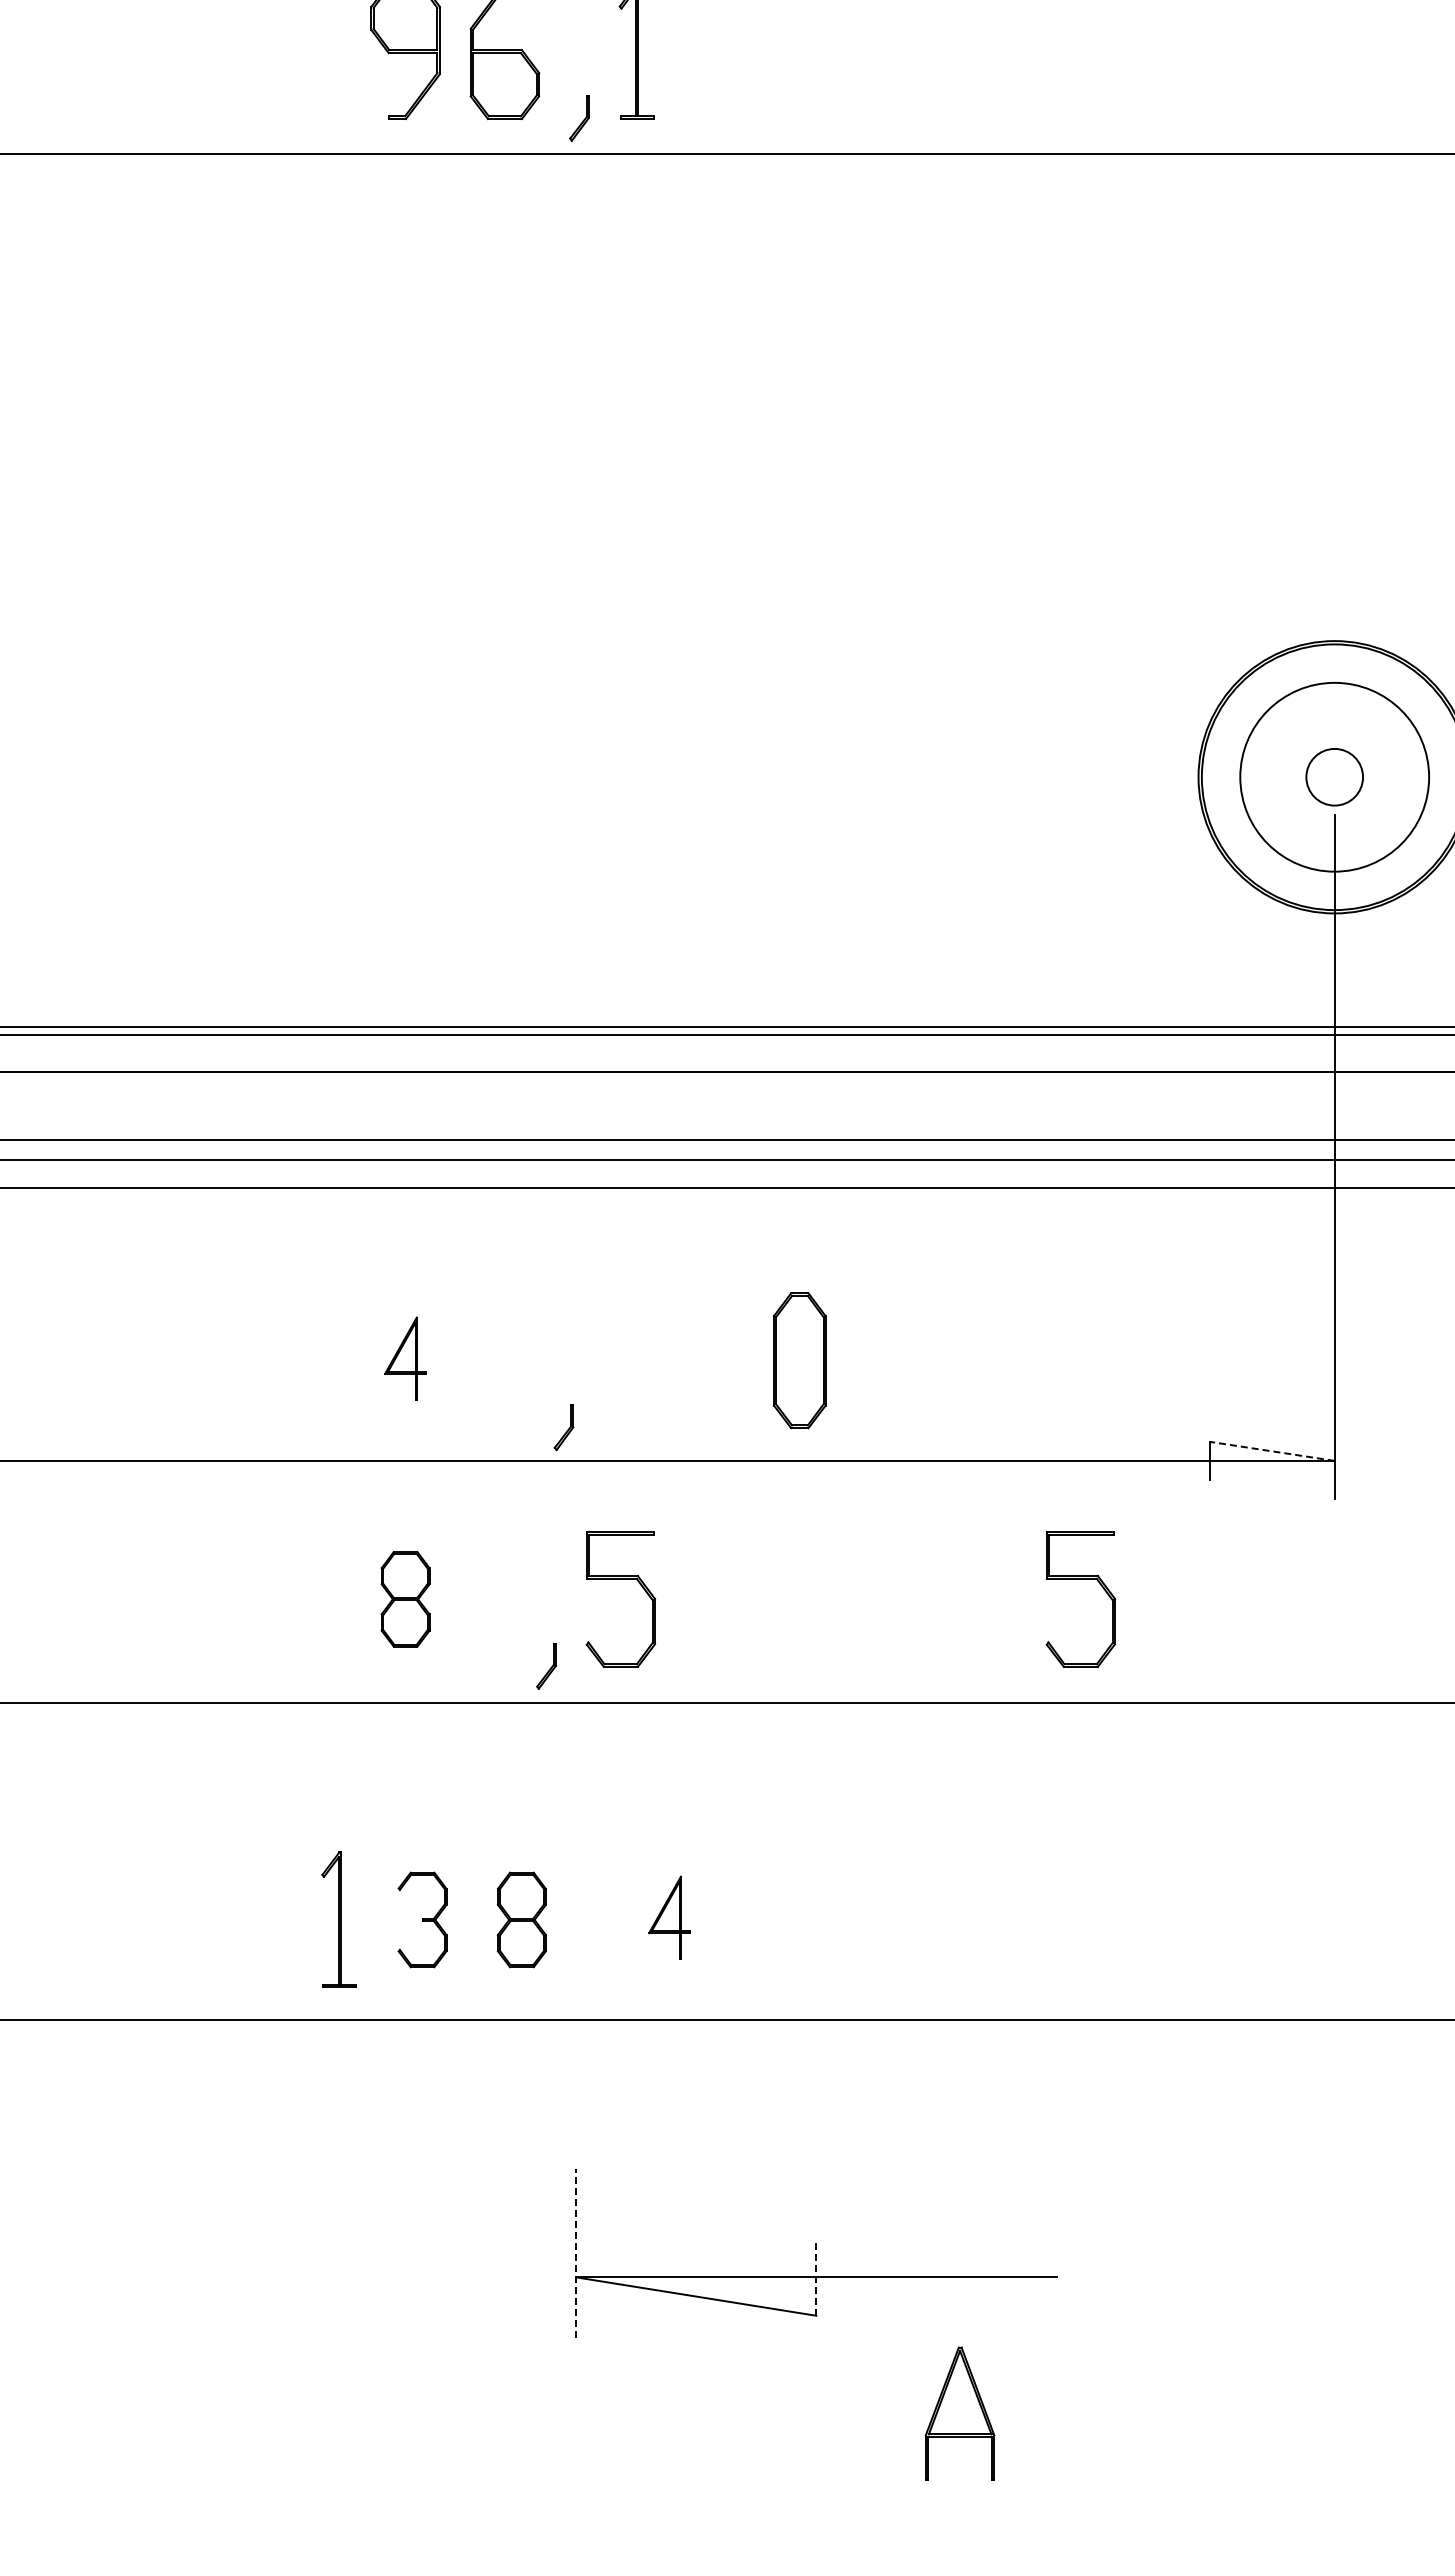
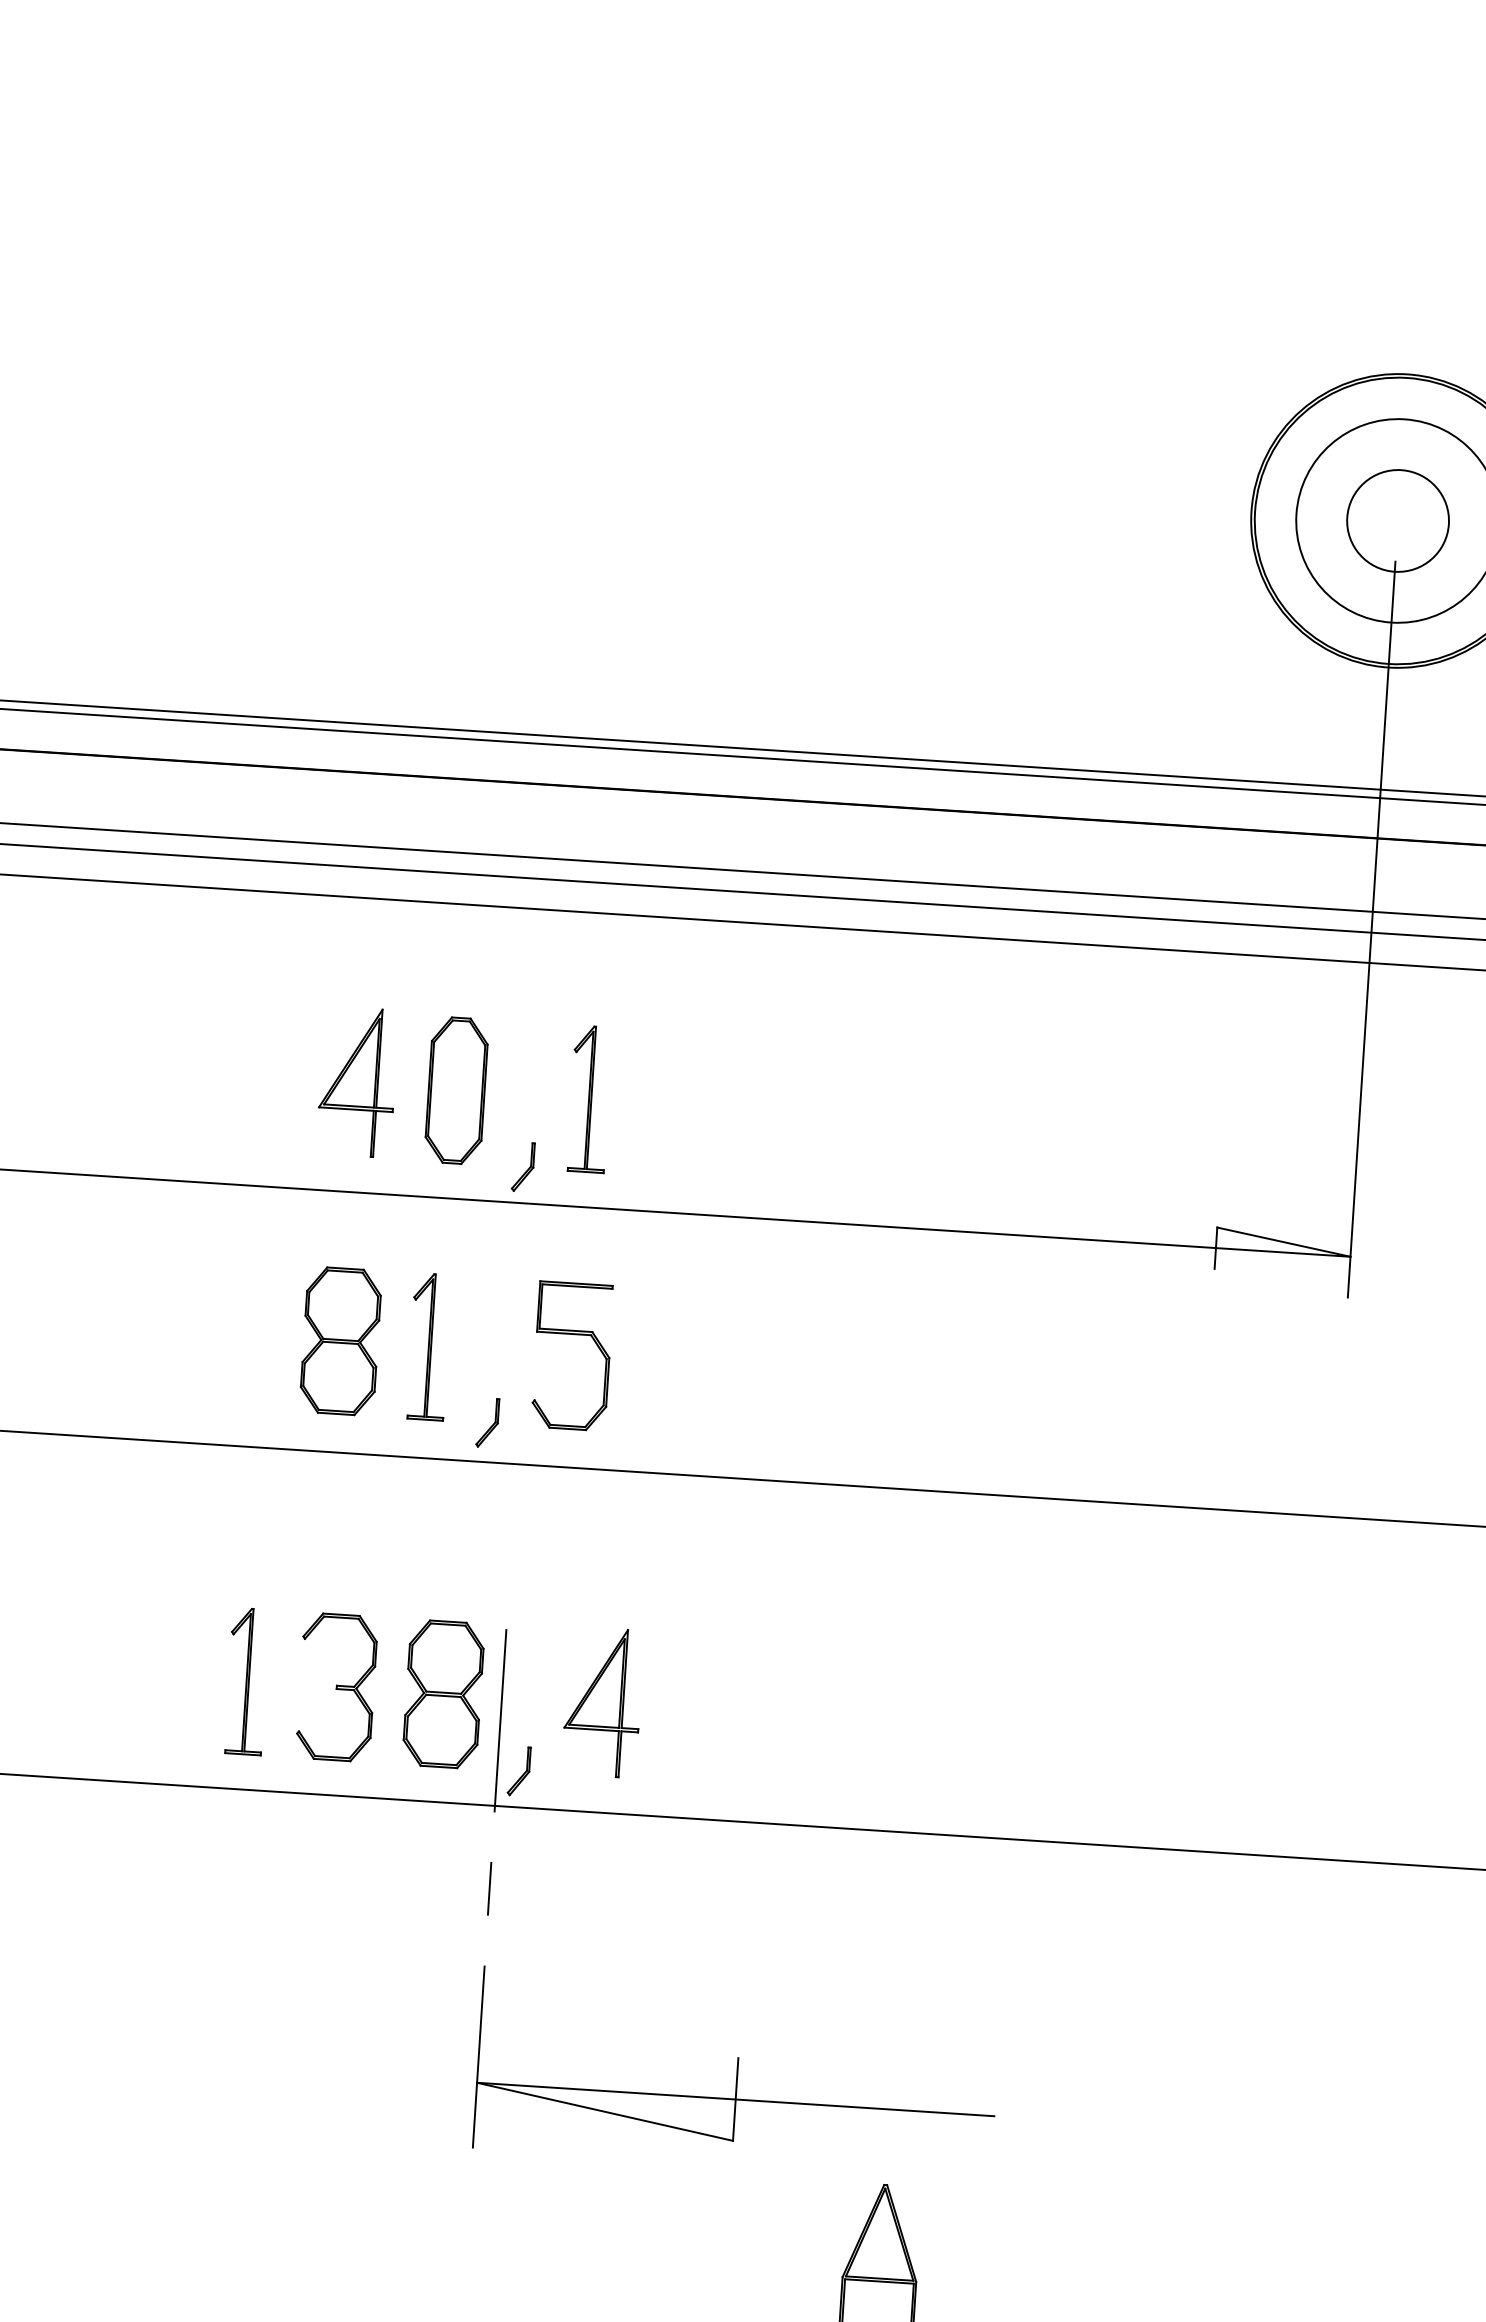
circle: (1334, 777) -> (1397, 521), size x1.67
part: (405, 1358) -> (357, 1081), size x1.67
part: (621, 1360) -> (589, 1099), added
part: (799, 1360) -> (456, 1090), moved
line: (1271, 1451) -> (1283, 1242), dashed -> solid
part: (1080, 1579) -> (1068, 1366), removed
part: (405, 1598) -> (340, 1340), size x1.43
part: (487, 1599) -> (428, 1347), added
part: (669, 1917) -> (602, 1701), size x1.67
part: (422, 1919) -> (336, 1686), size x1.43
part: (521, 1919) -> (443, 1693), size x1.43
line: (576, 1940) -> (501, 1720), added
part: (596, 1986) -> (519, 1771), added
line: (576, 2097) -> (490, 1889), added
line: (576, 2252) -> (479, 2056), dashed -> solid
line: (816, 2276) -> (735, 2098), dashed -> solid

